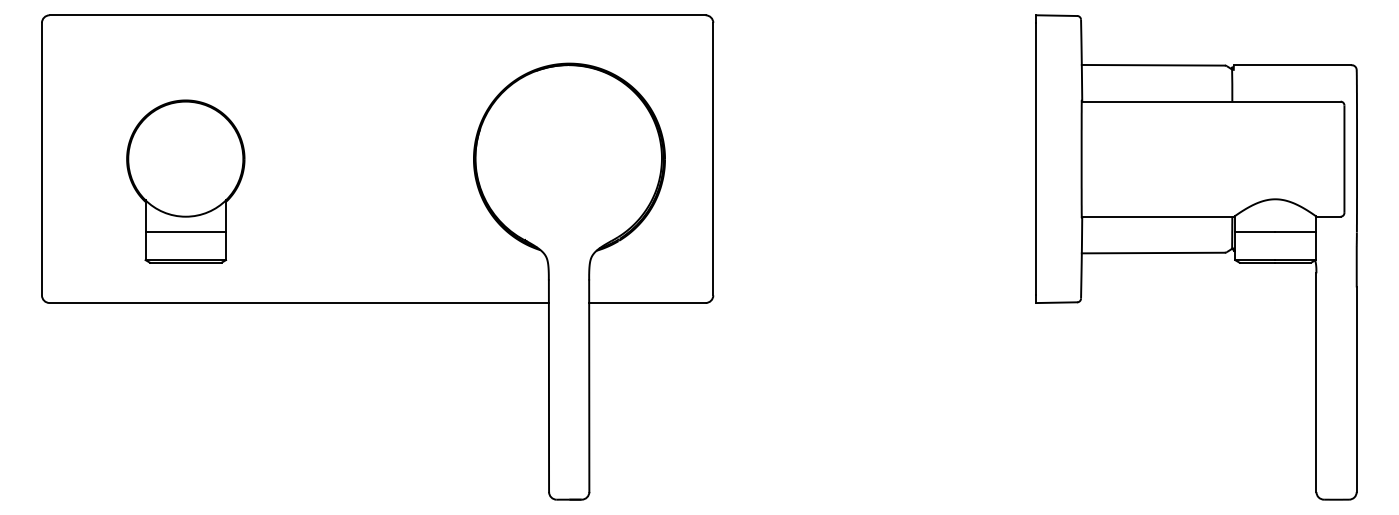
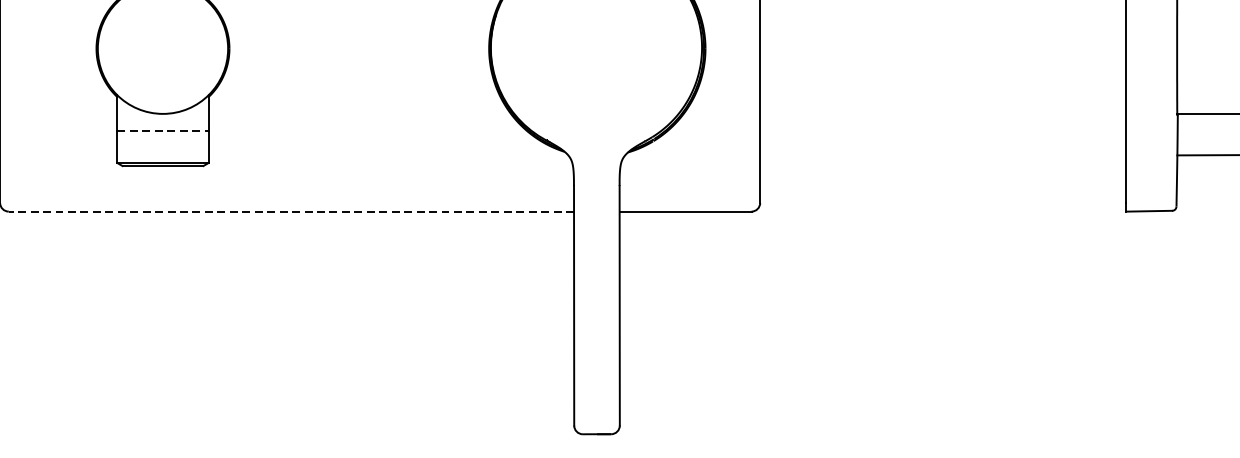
line: (186, 232) -> (163, 131), solid -> dashed
line: (299, 303) -> (291, 212), solid -> dashed

